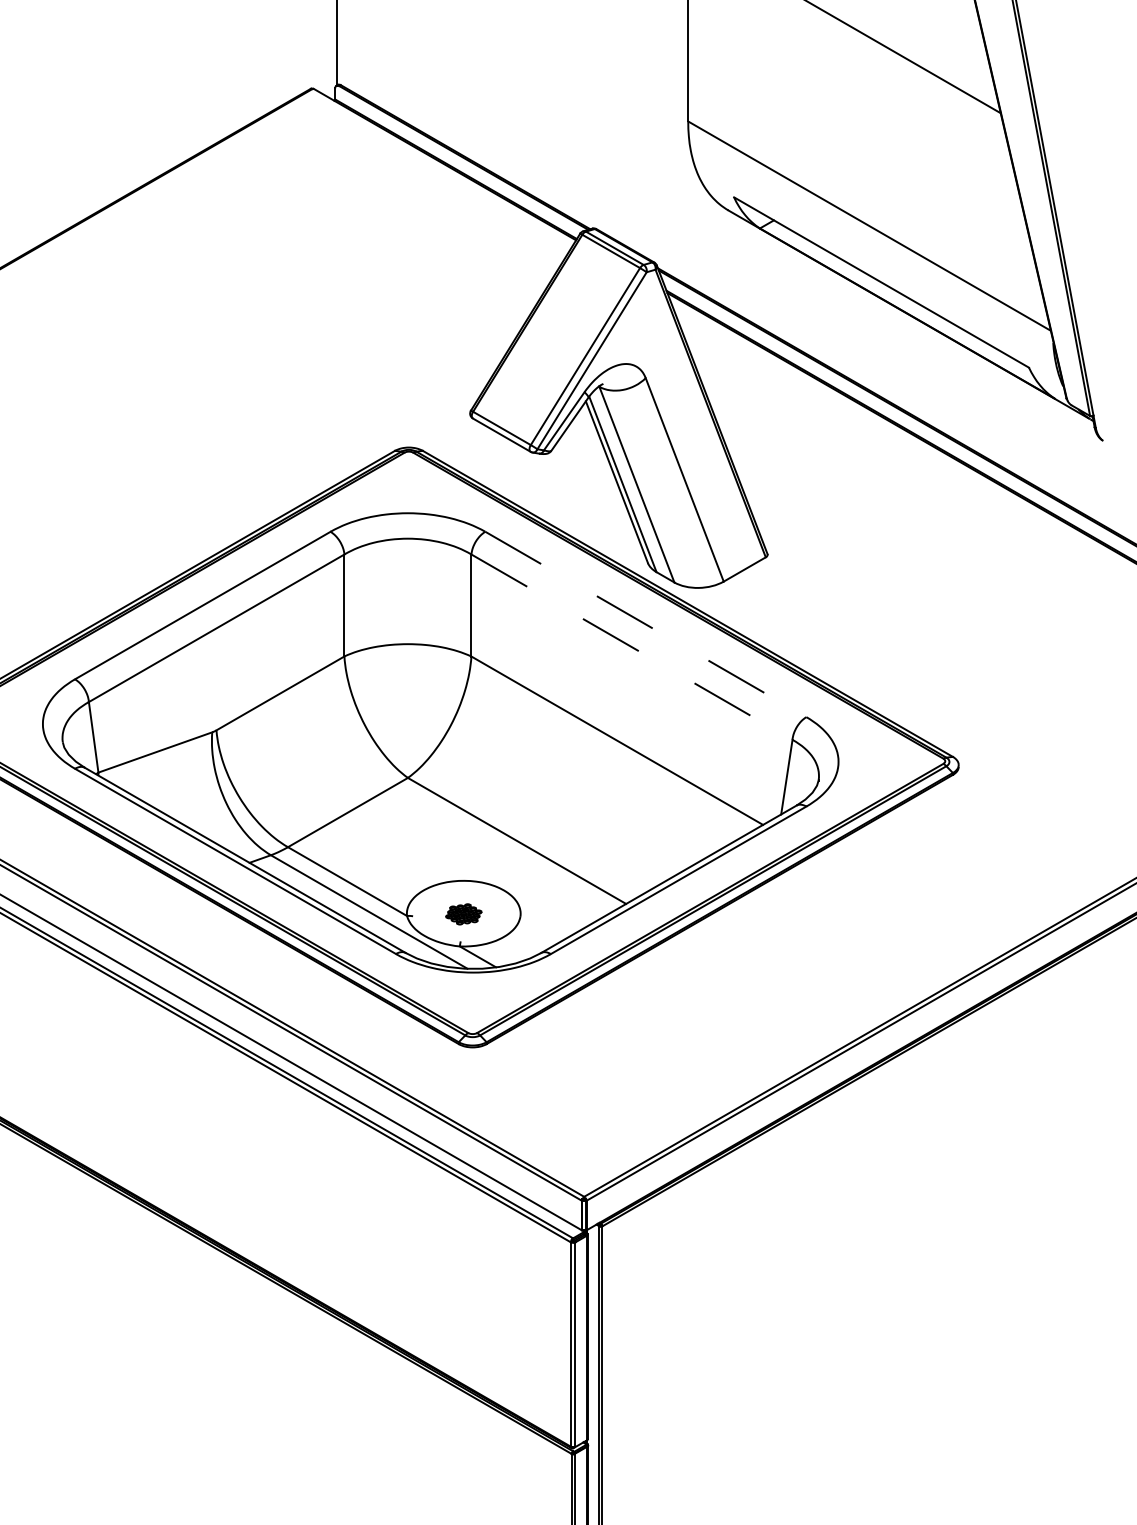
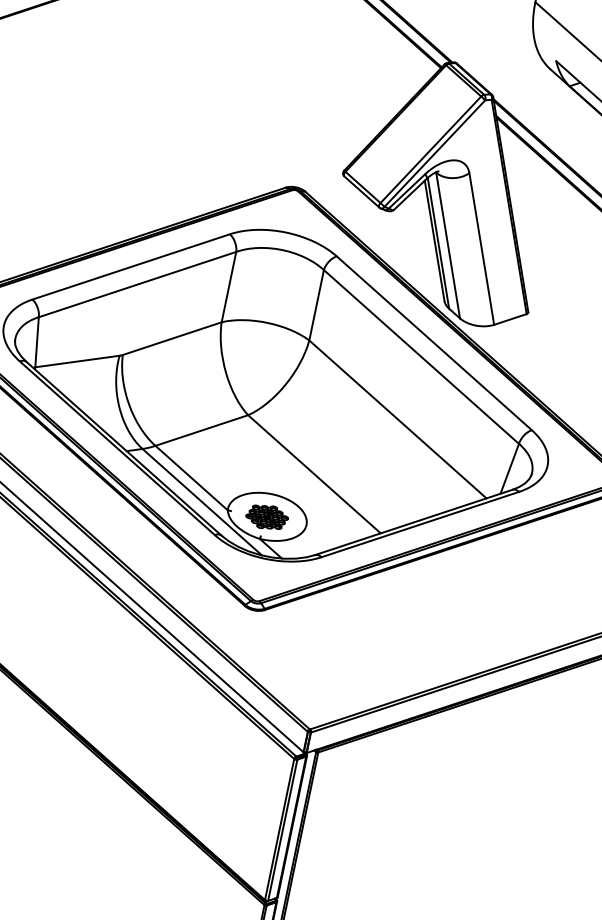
line: (646, 624) -> (434, 343), dashed -> solid
line: (632, 647) -> (421, 357), dashed -> solid
part: (463, 914) -> (266, 517), size x1.67

